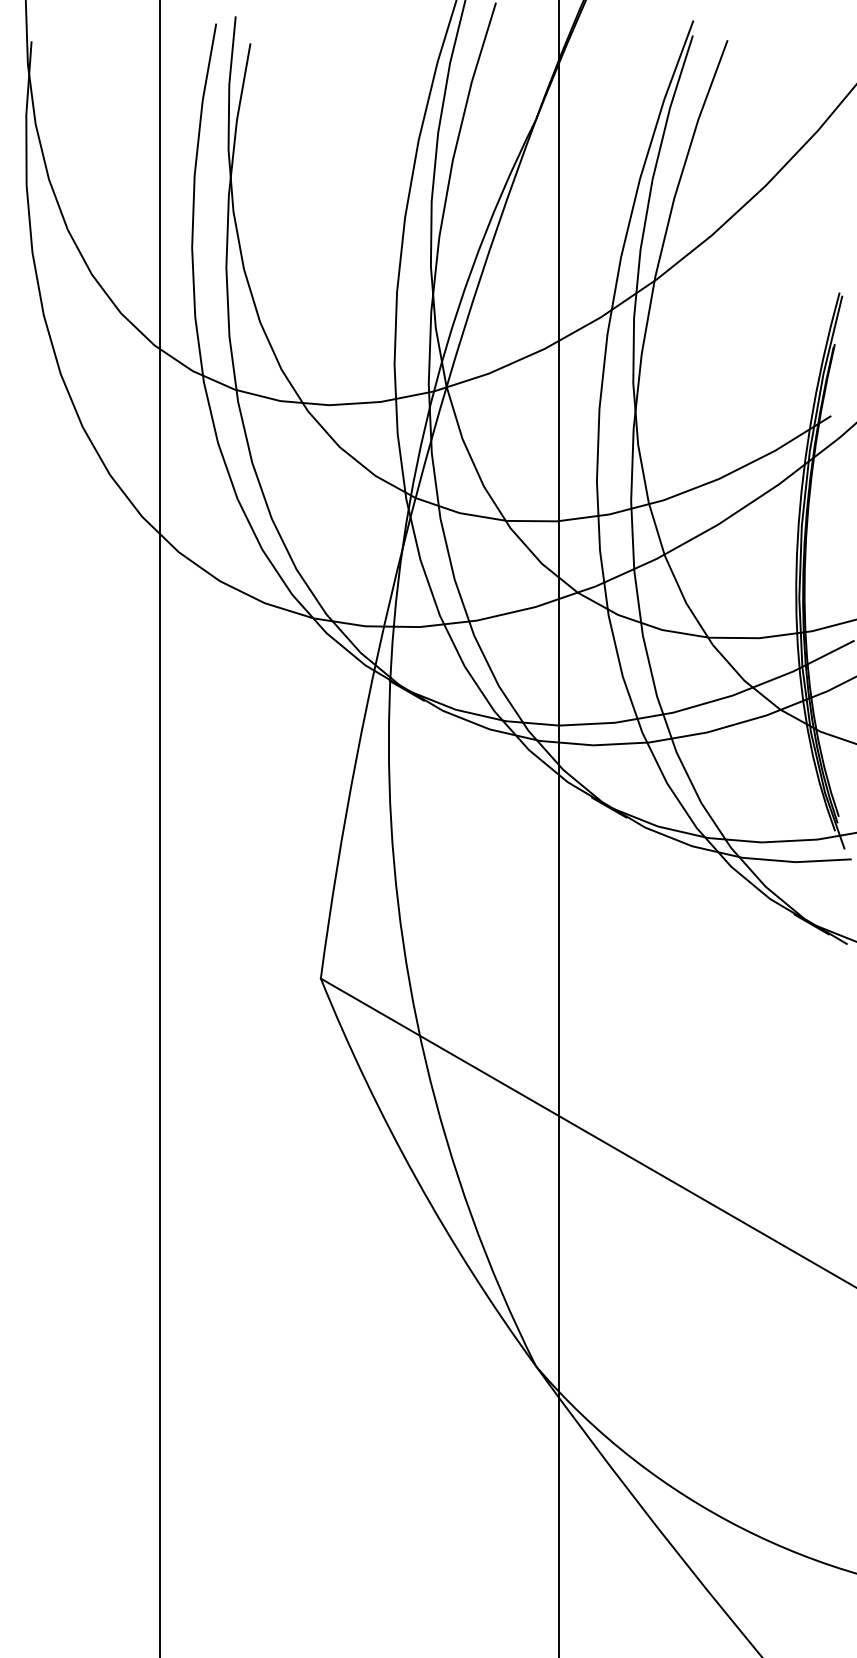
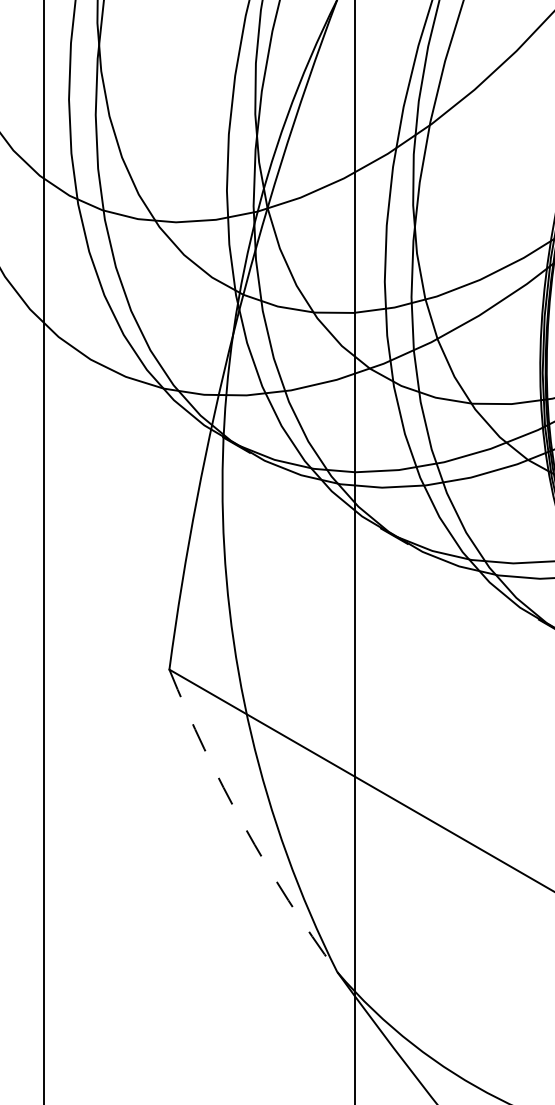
arc: (416, 1178) -> (244, 825), solid -> dashed

